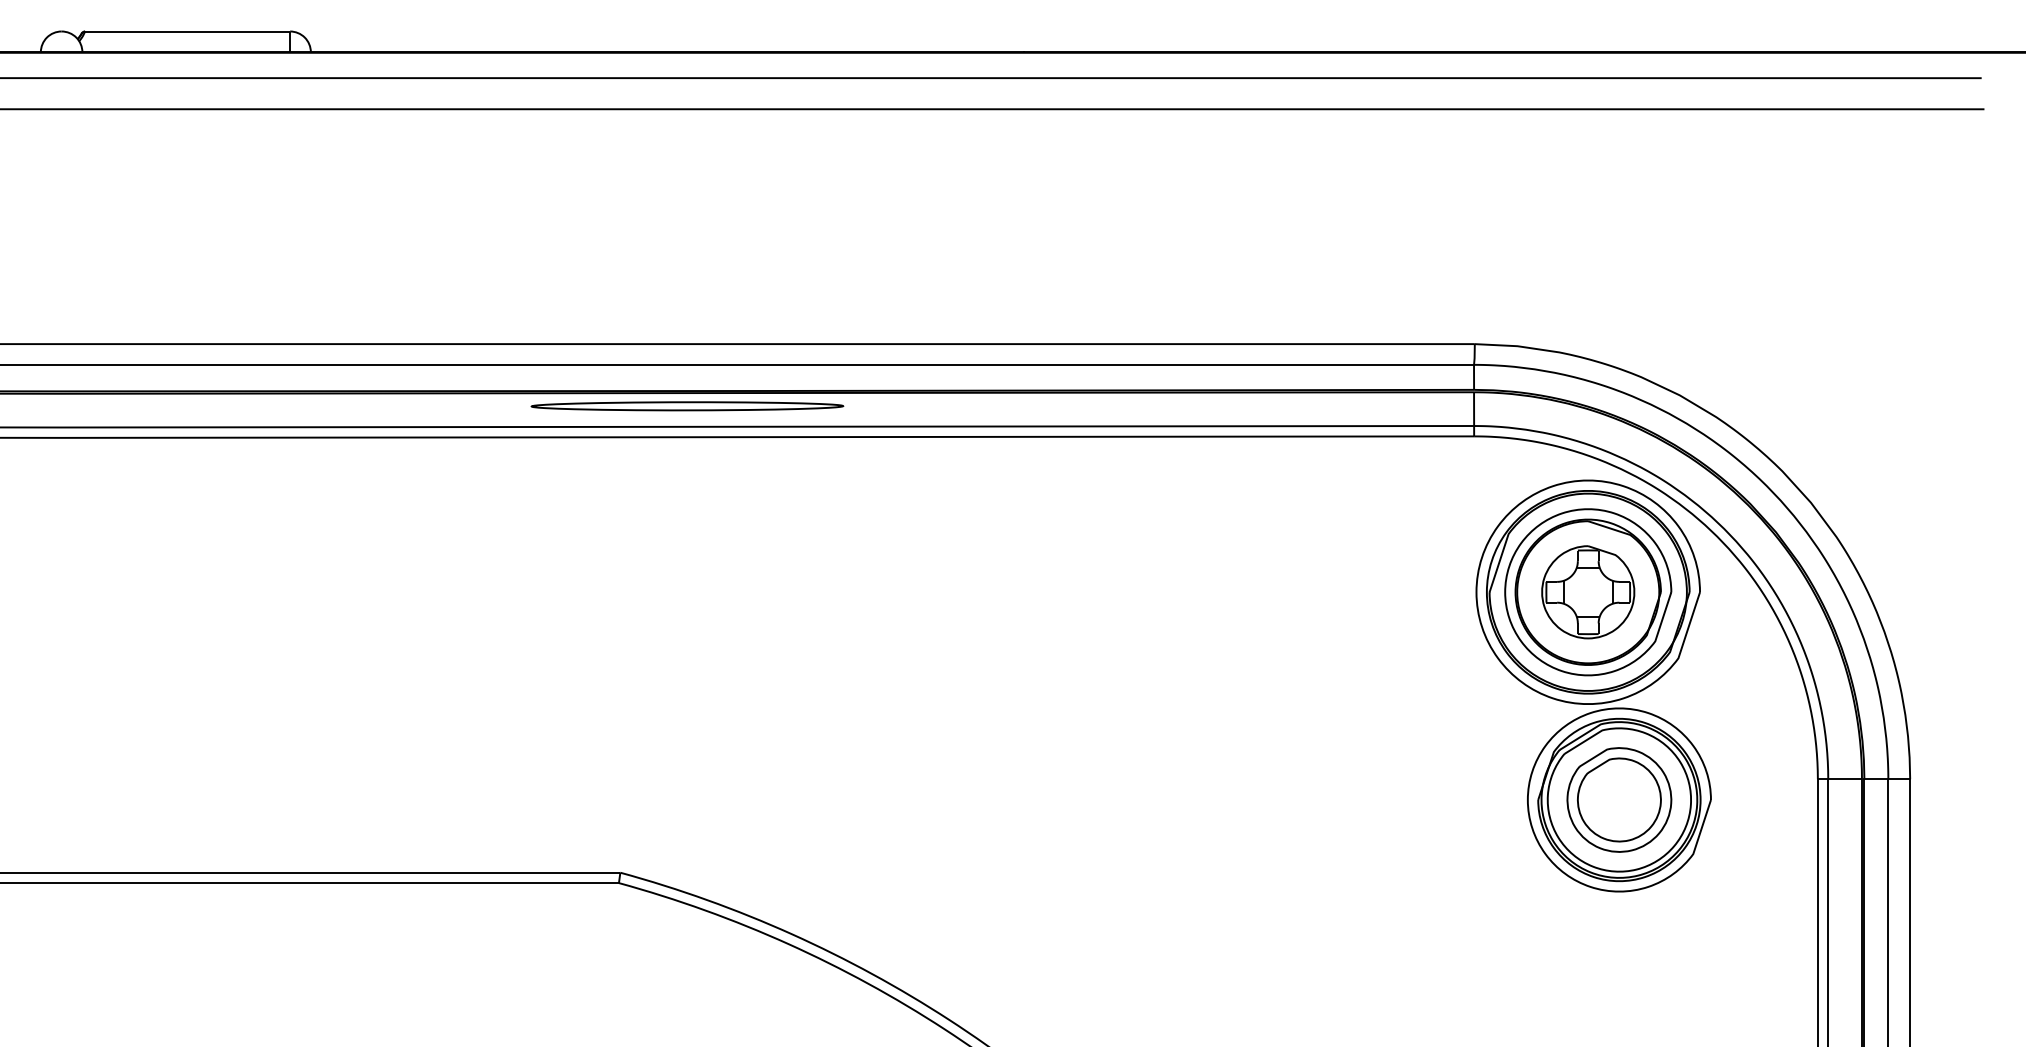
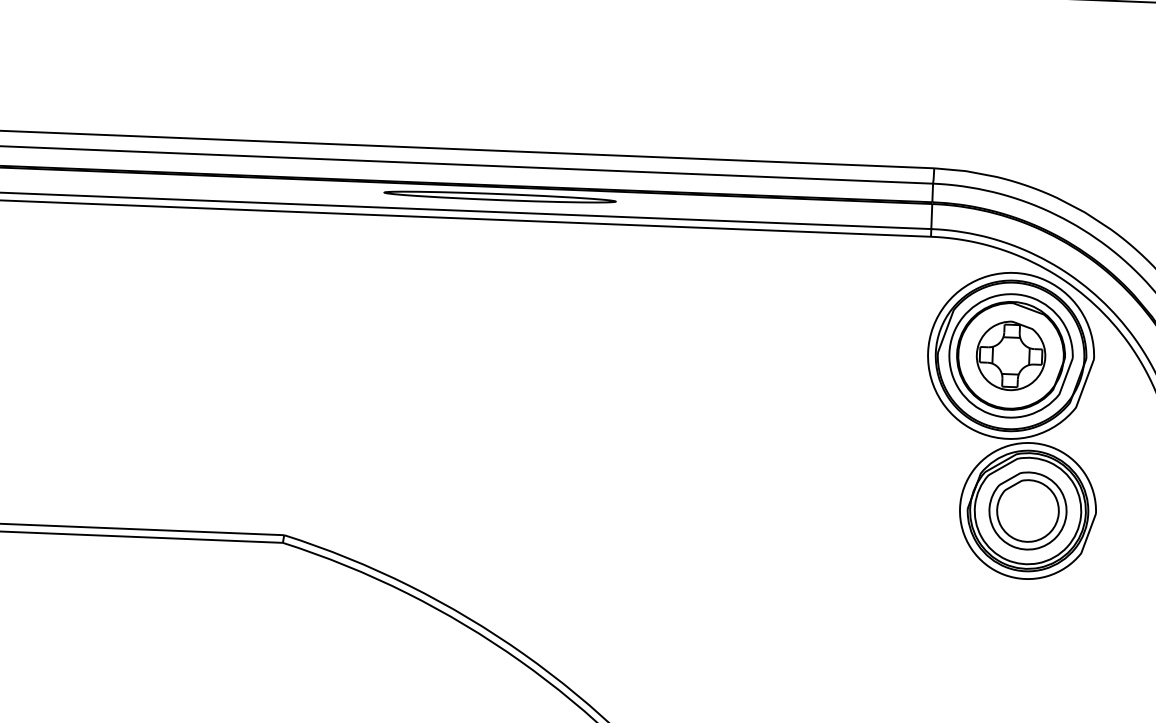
part: (687, 406) -> (500, 197), moved

